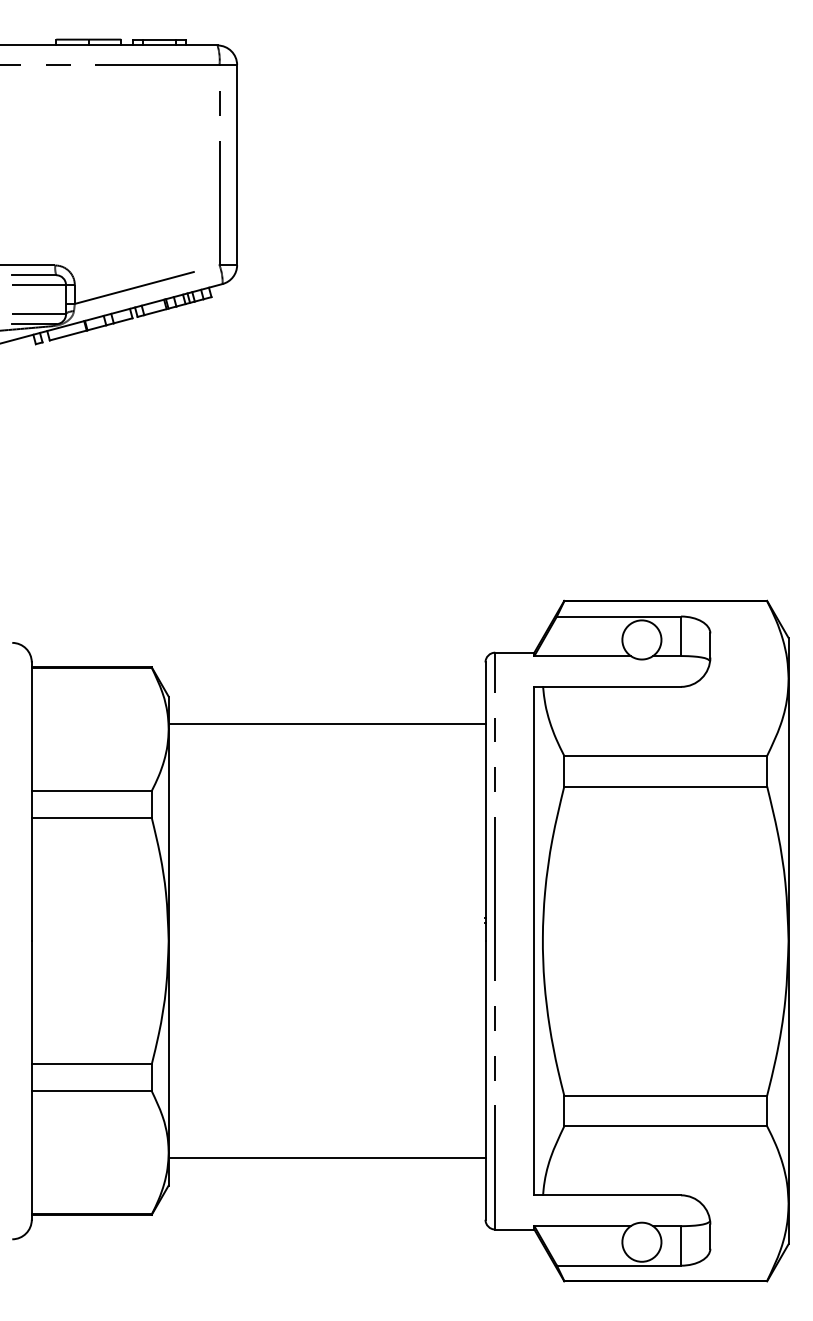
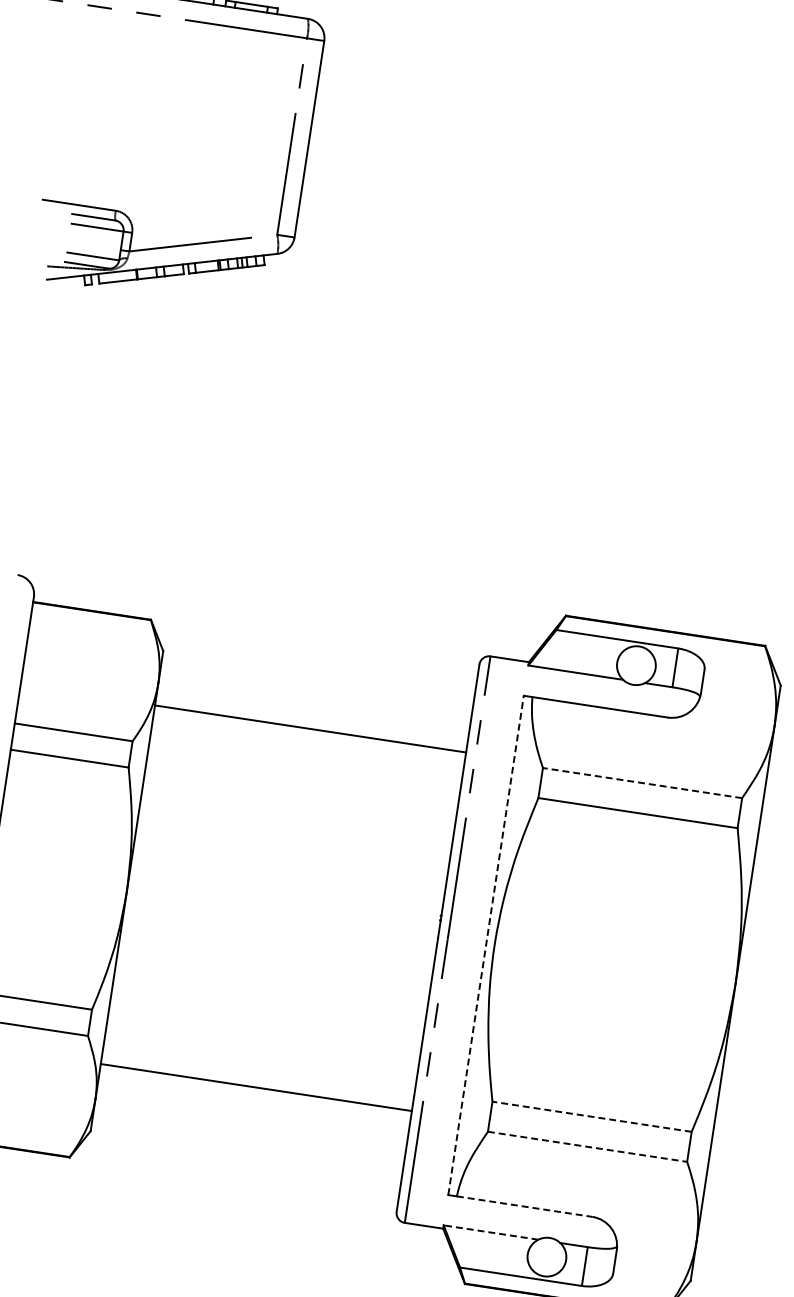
line: (326, 724) -> (309, 729), moved
line: (665, 755) -> (642, 782), solid -> dashed
line: (534, 940) -> (486, 944), solid -> dashed
line: (665, 1095) -> (591, 1116), solid -> dashed
line: (666, 1126) -> (588, 1147), solid -> dashed
line: (326, 1158) -> (255, 1087), moved
line: (612, 1195) -> (525, 1206), solid -> dashed
line: (582, 1226) -> (490, 1232), solid -> dashed

